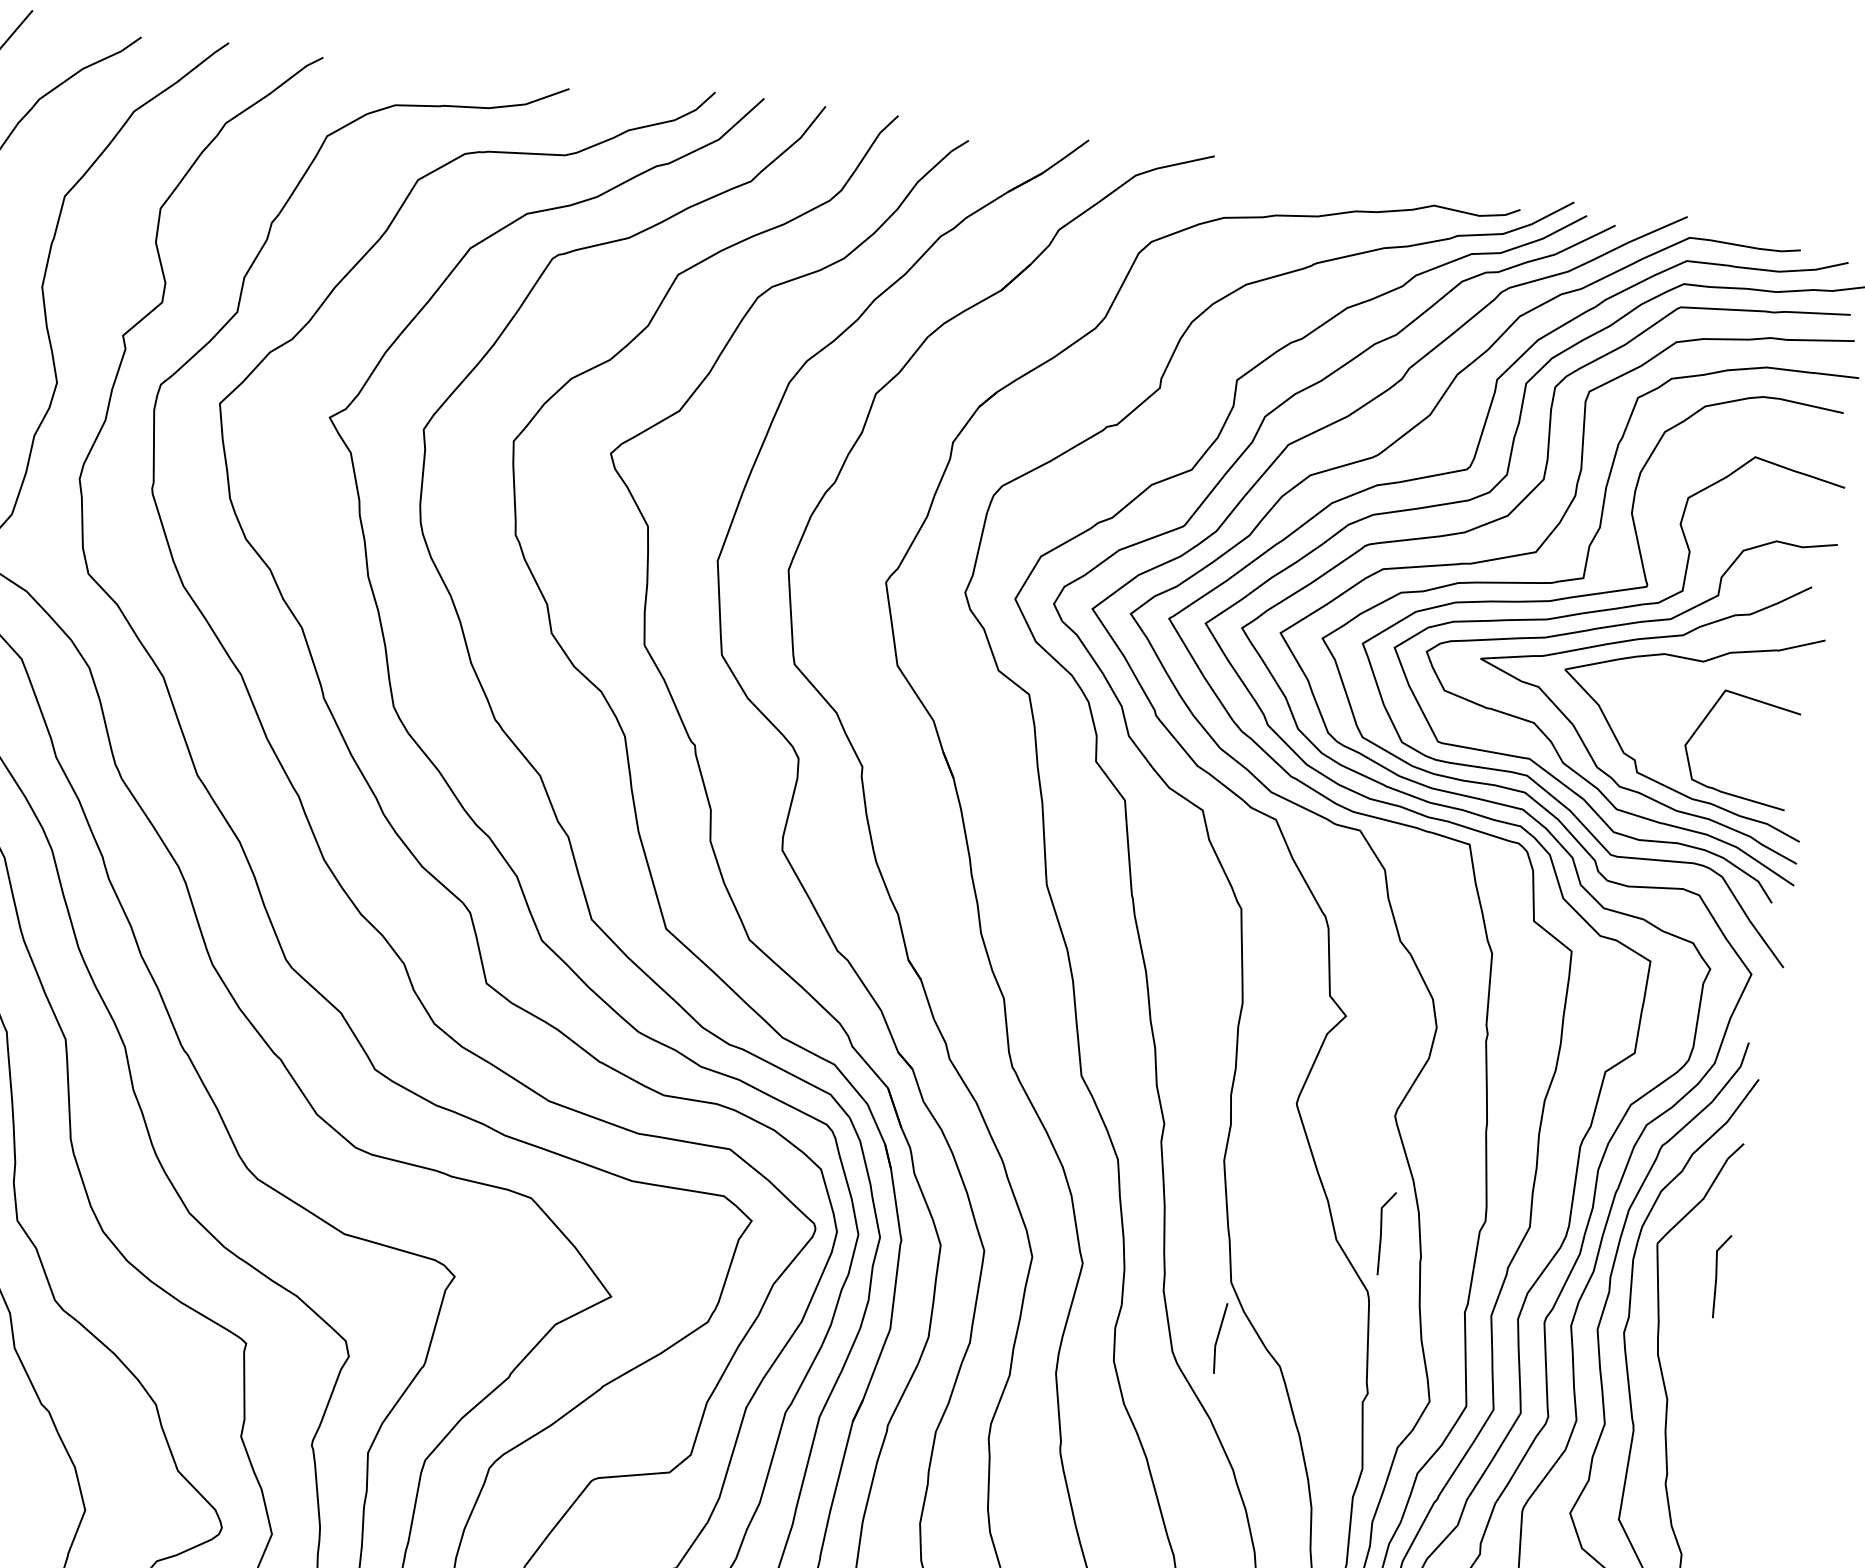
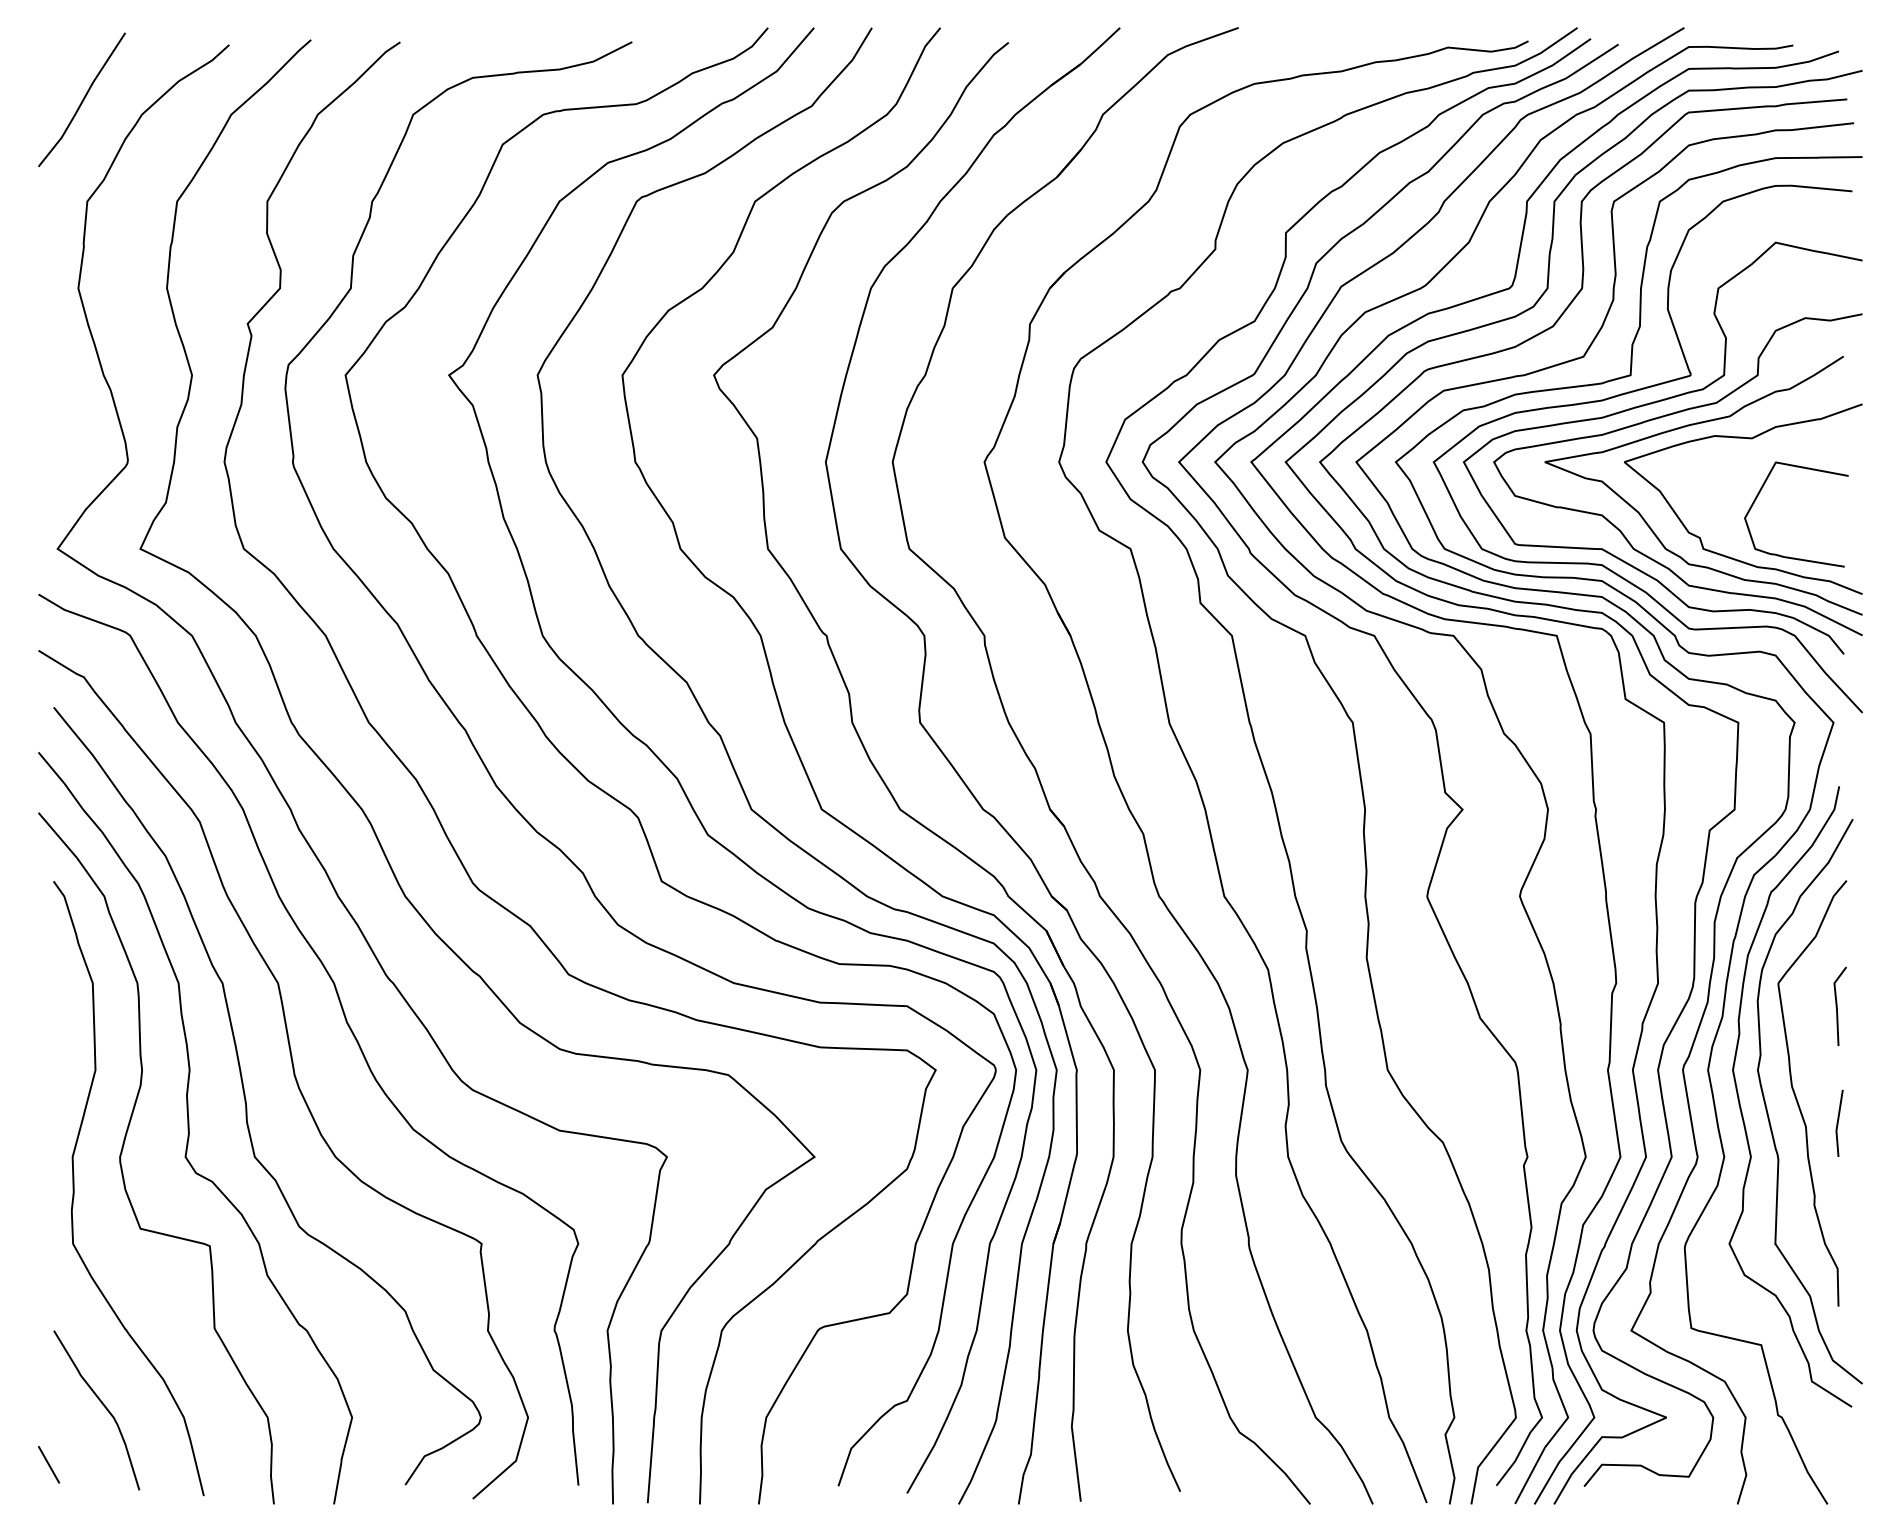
line: (1381, 1232) -> (1521, 1005), removed
line: (1218, 1337) -> (1838, 1122), moved

